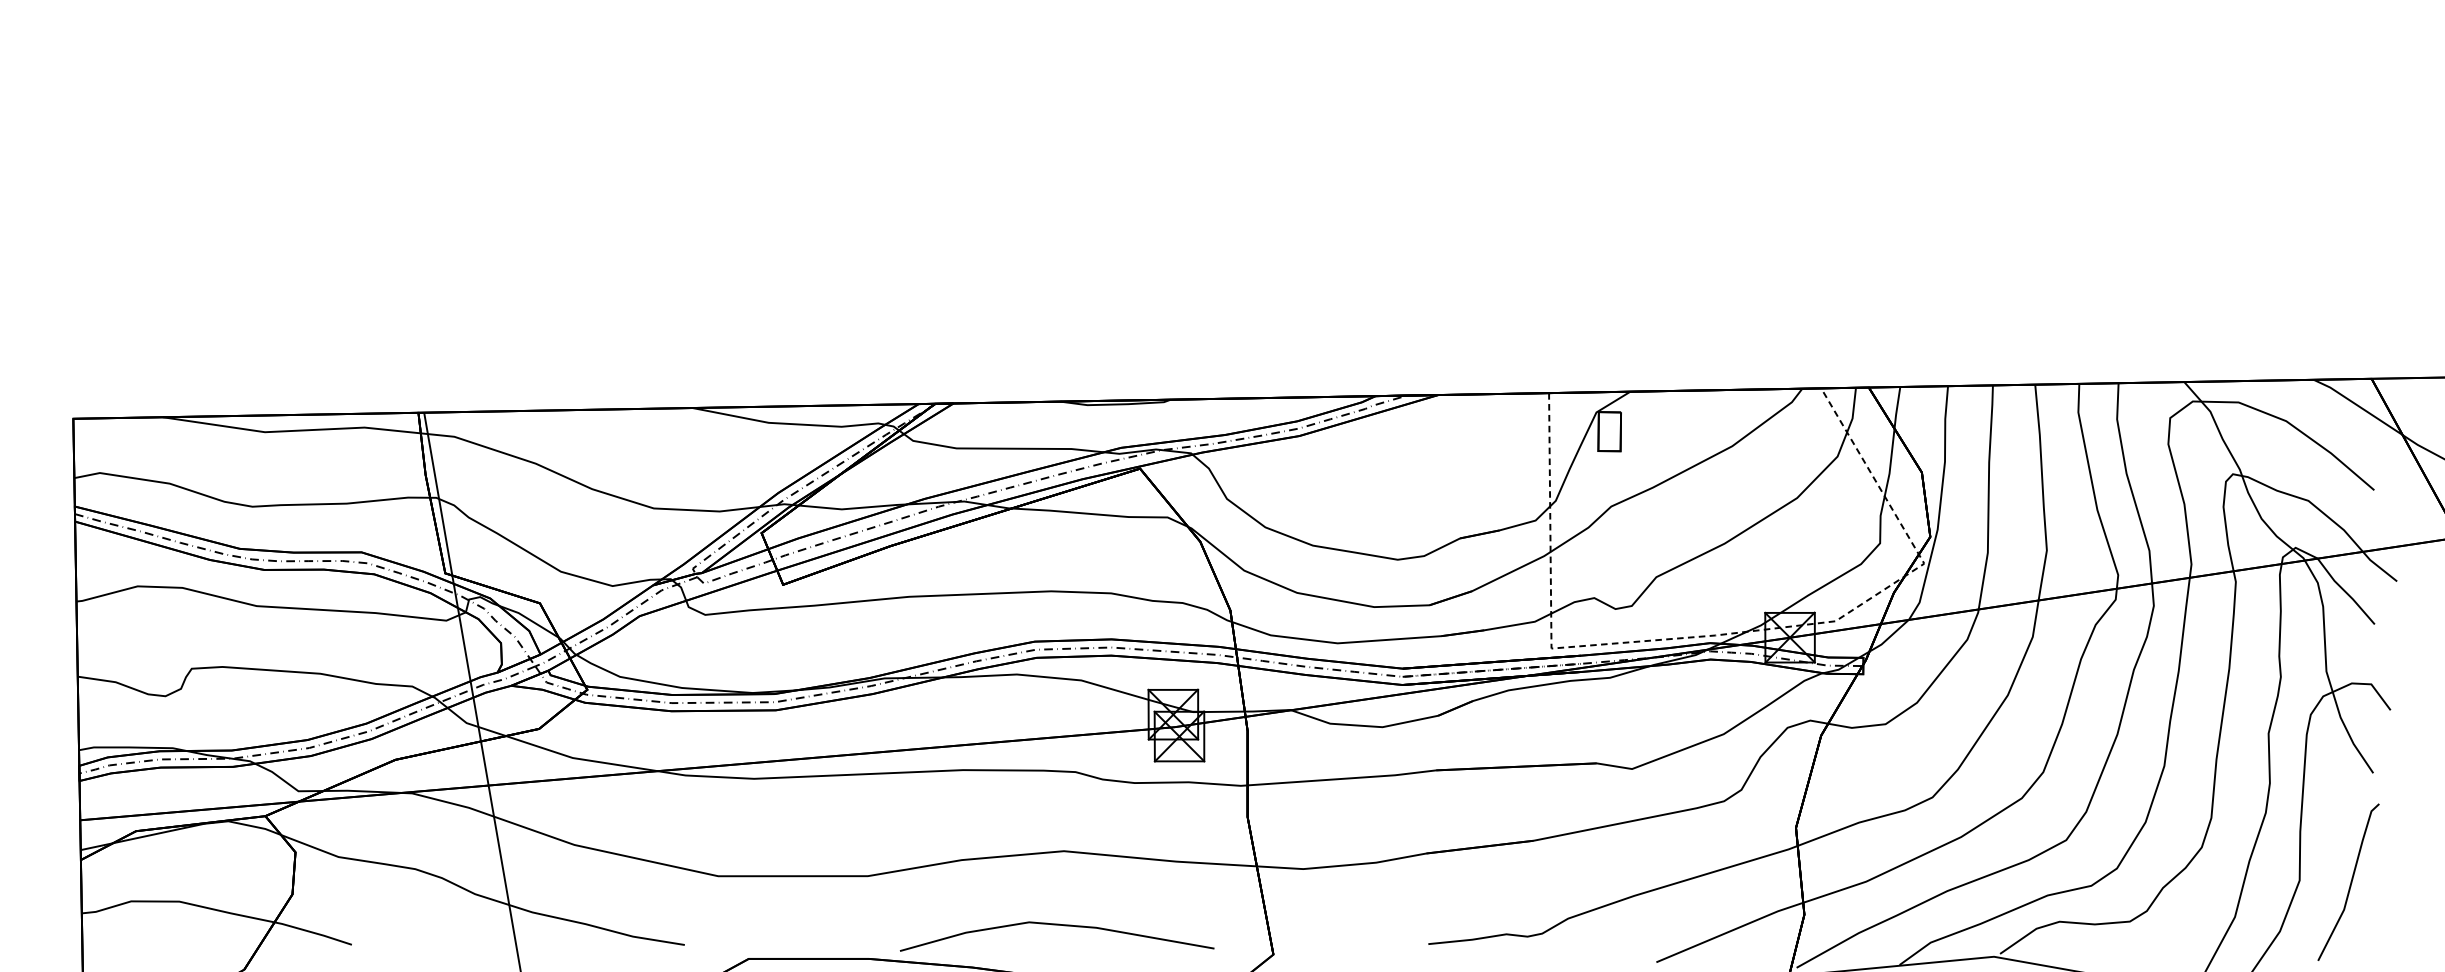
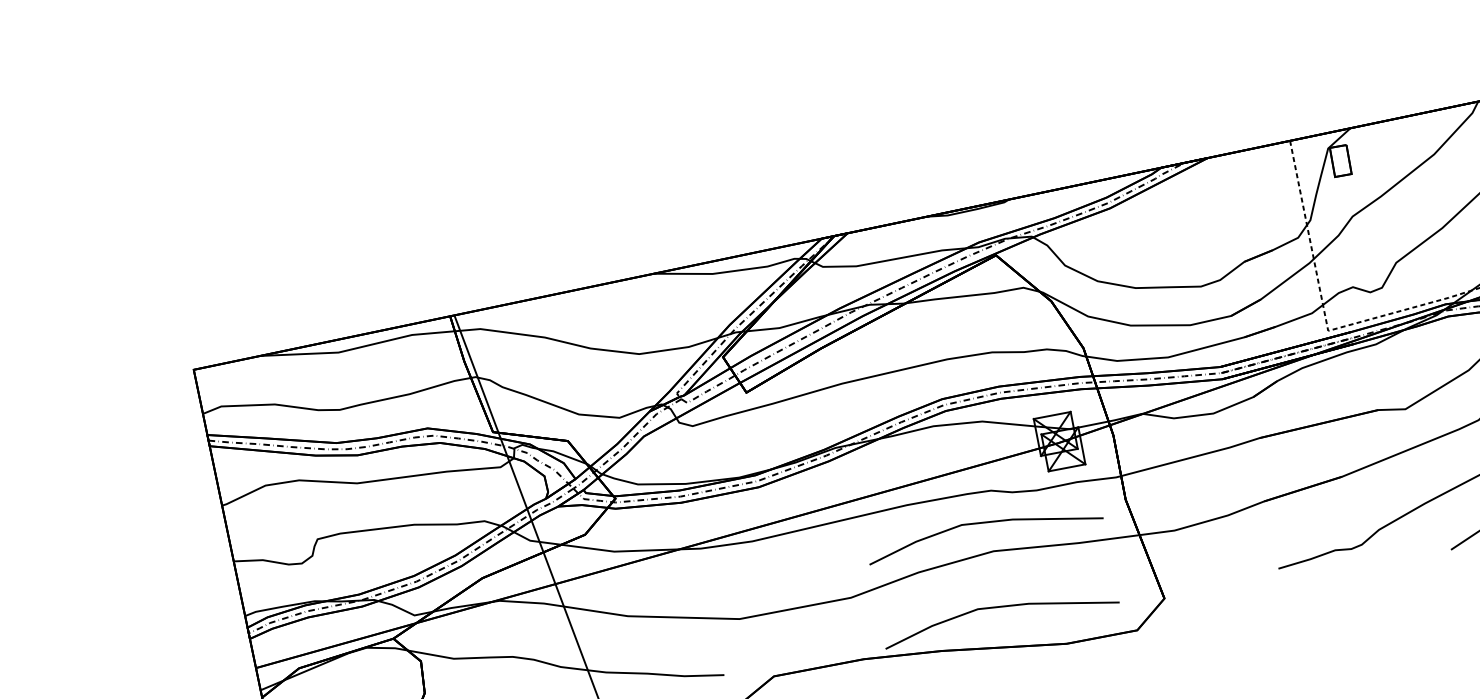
line: (1057, 812) -> (983, 523), added

